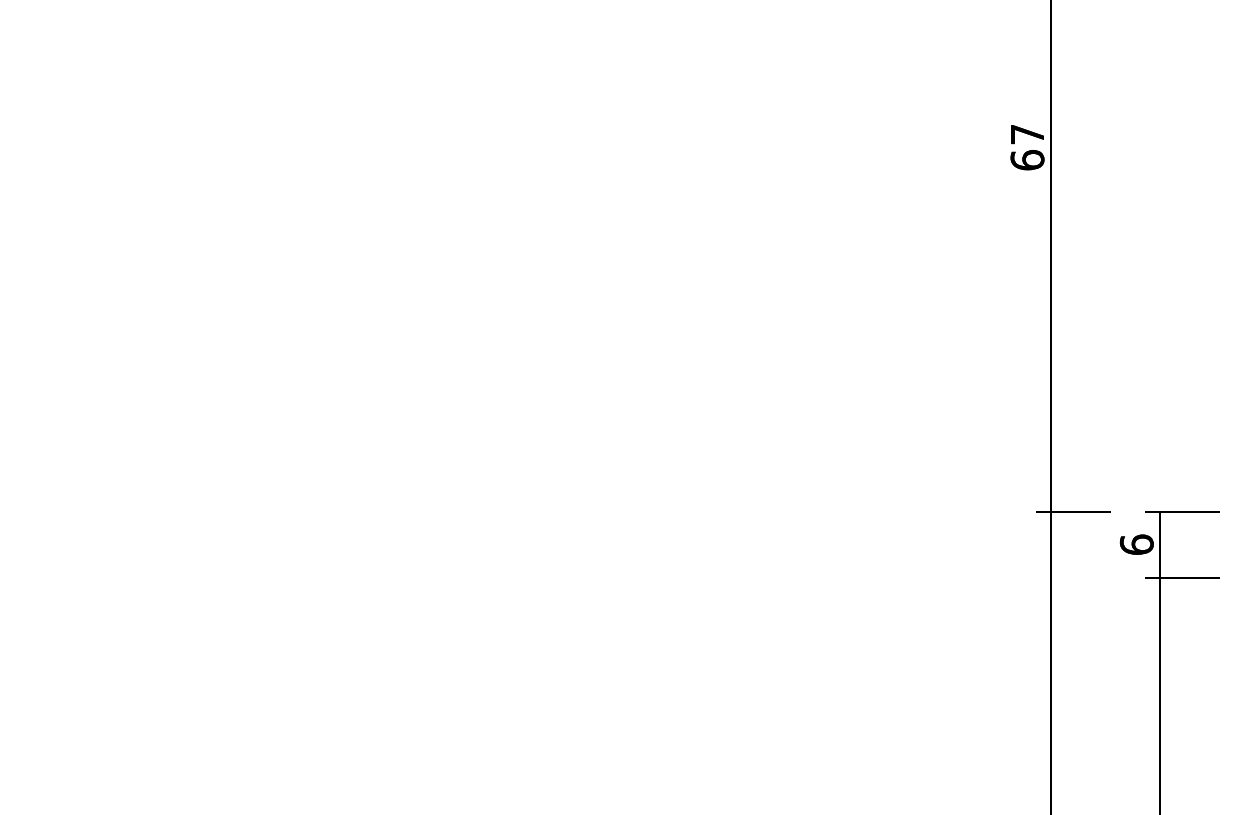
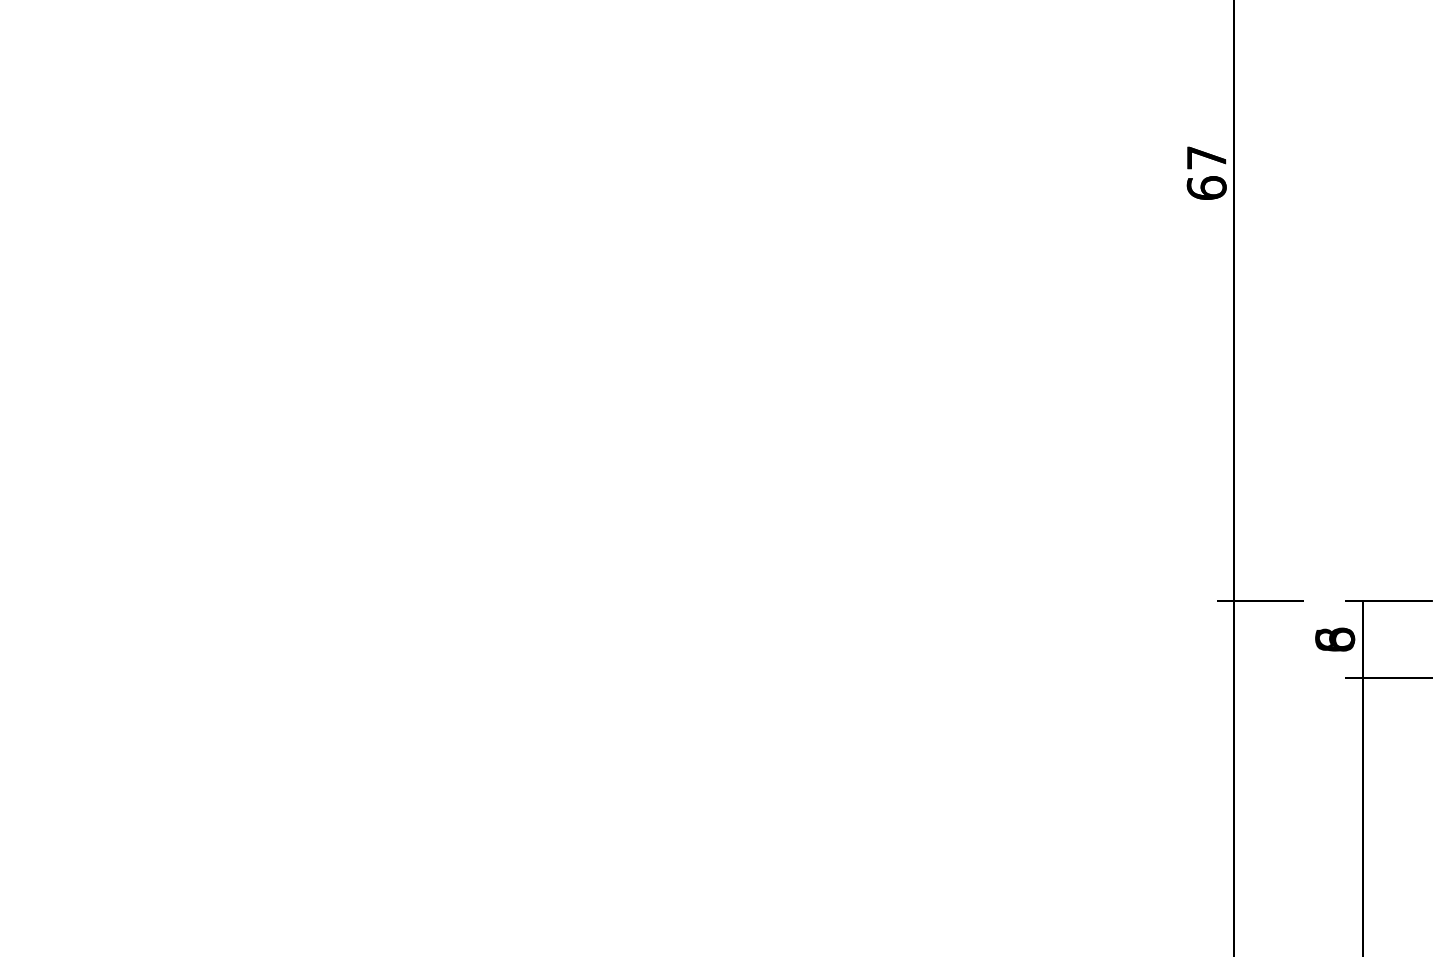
text: (1136, 544) -> (1334, 639), 6 -> 8

